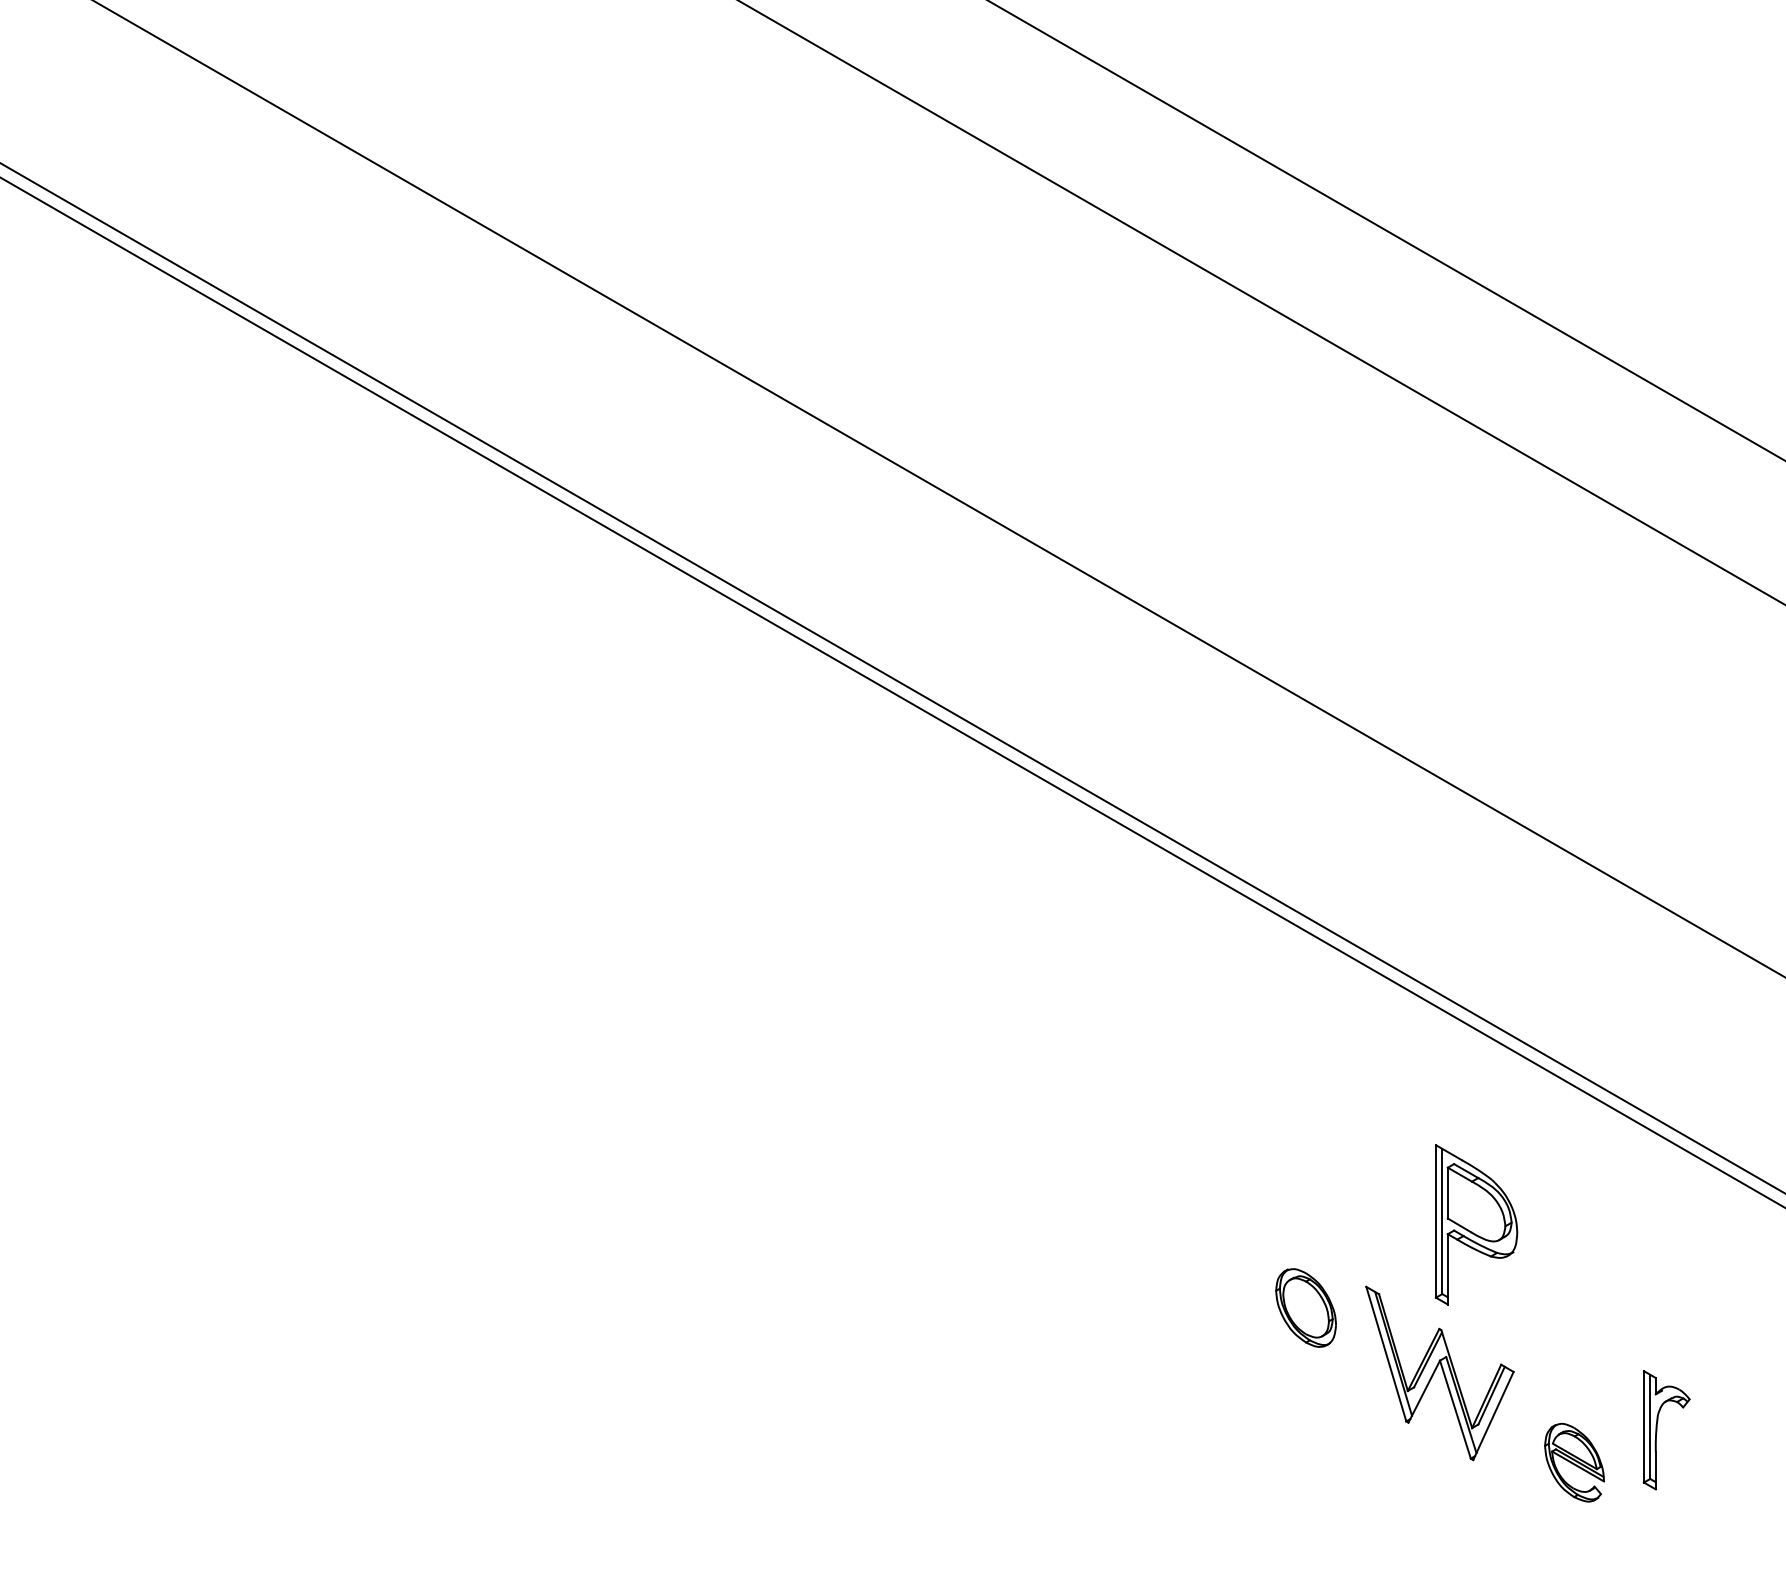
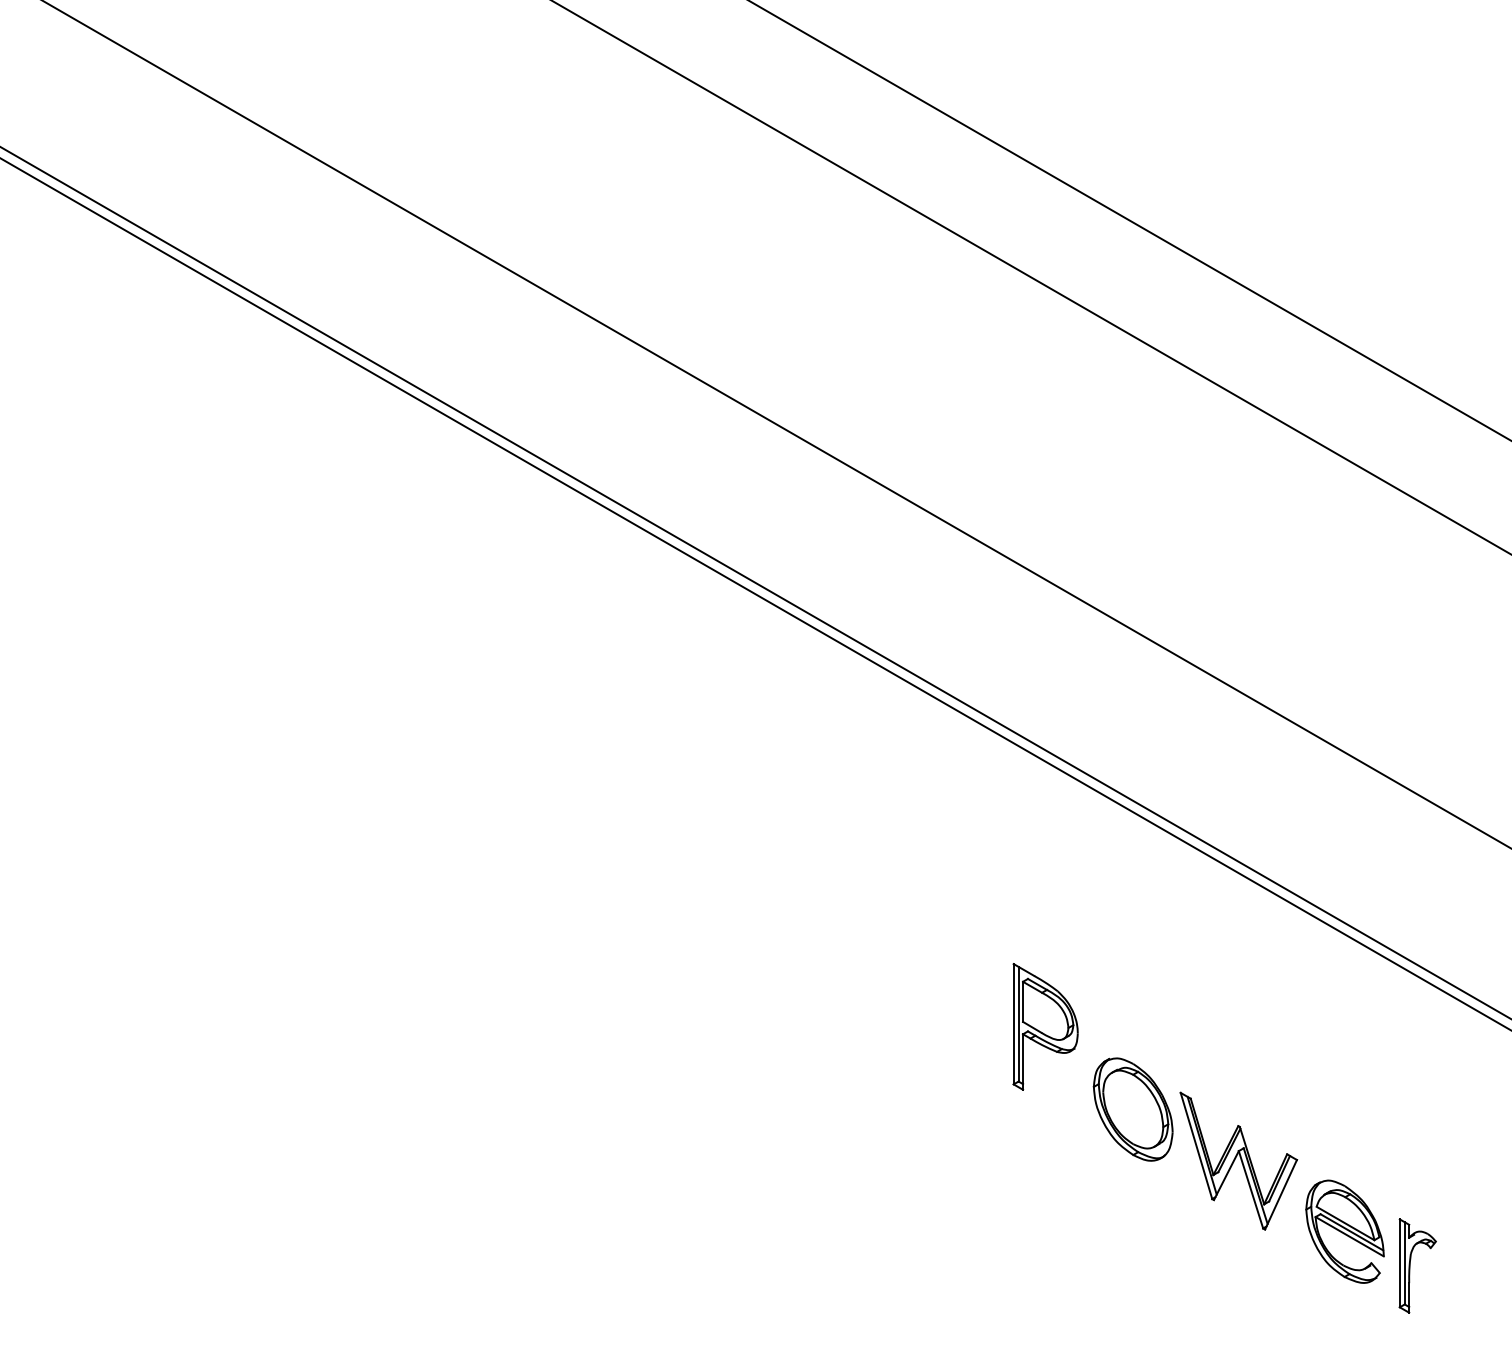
part: (1476, 1224) -> (1045, 1026), moved
part: (1305, 1307) -> (1132, 1109), size x1.67
part: (1657, 1429) -> (1410, 1265), moved
part: (1573, 1462) -> (1344, 1231), size x1.67

